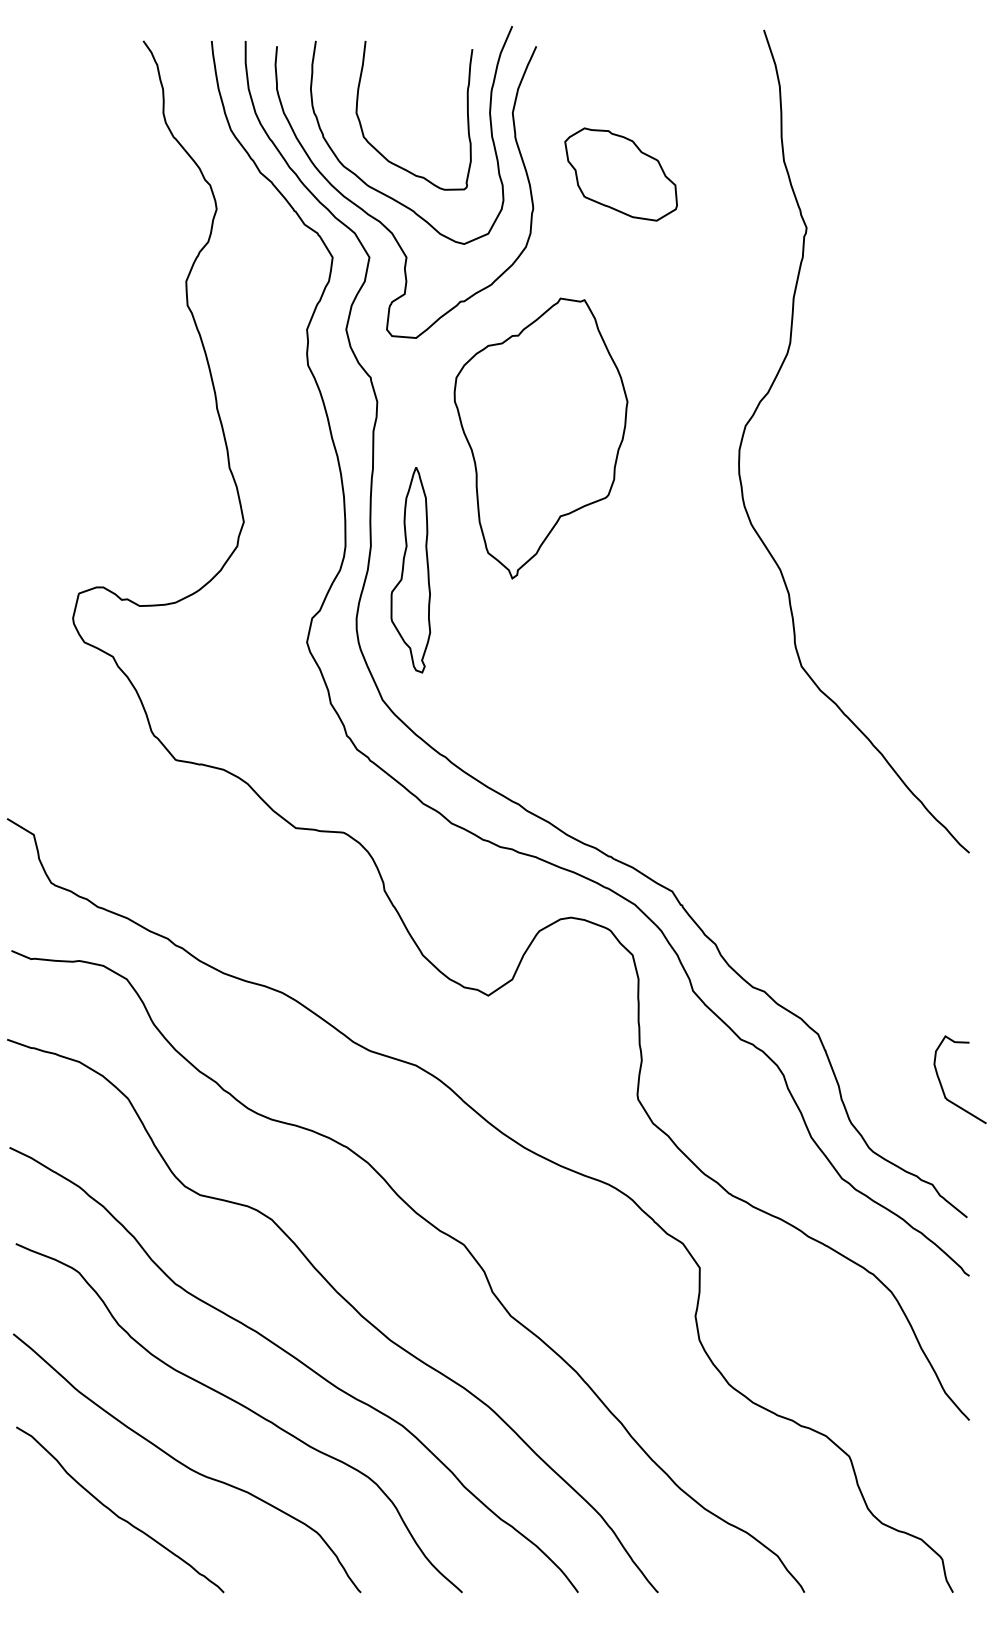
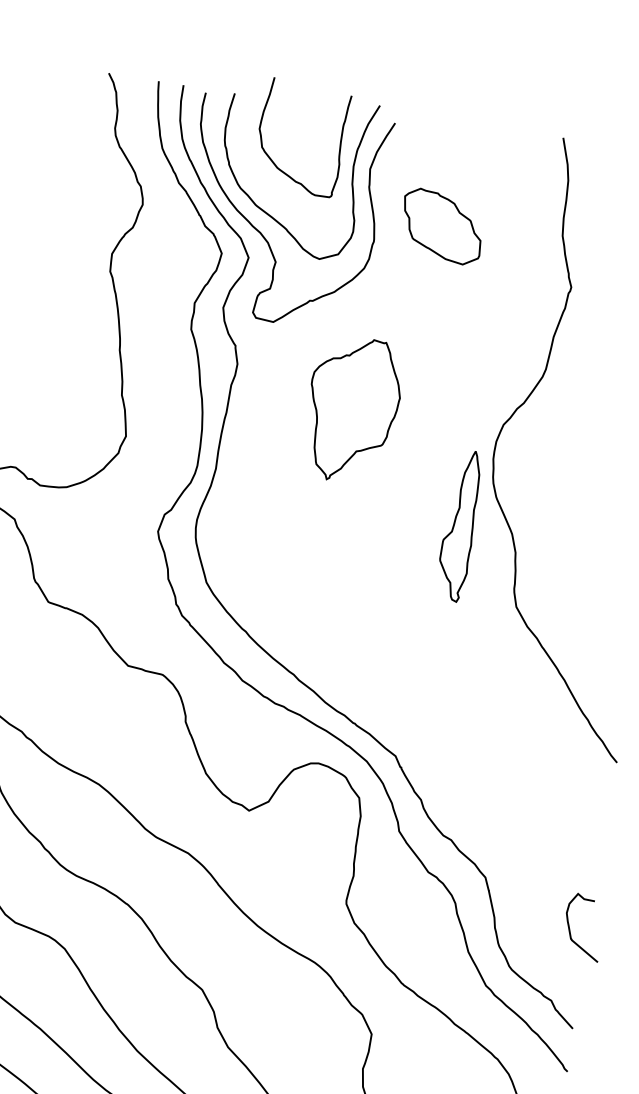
curve: (378, 150) -> (271, 158), moved
part: (540, 438) -> (352, 409), size x0.7
part: (410, 570) -> (459, 526), moved

